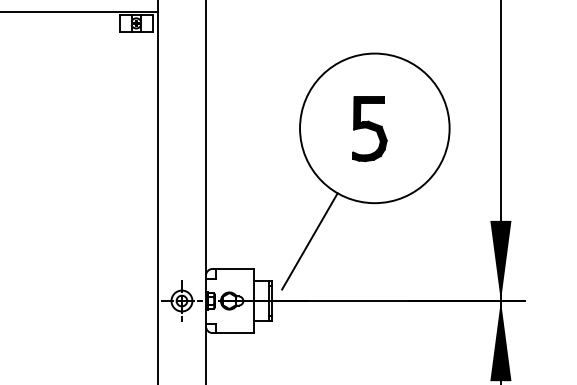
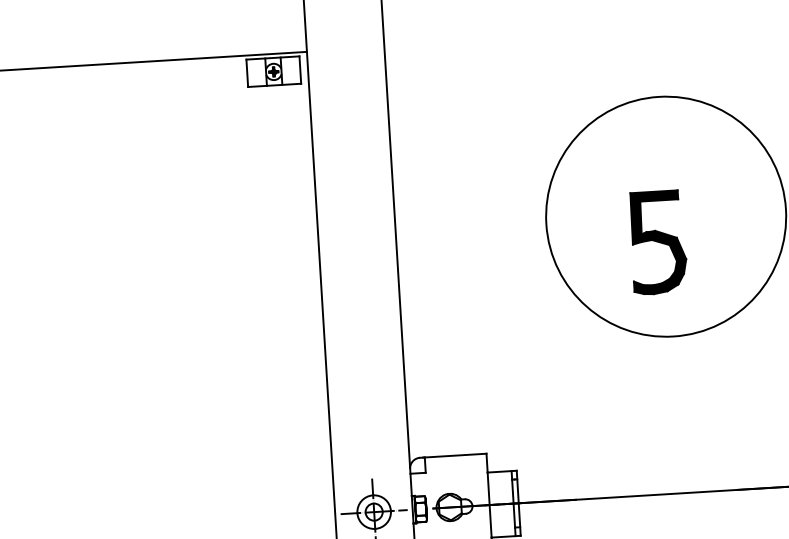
part: (369, 128) -> (657, 241), moved
line: (309, 241) -> (572, 404), removed

